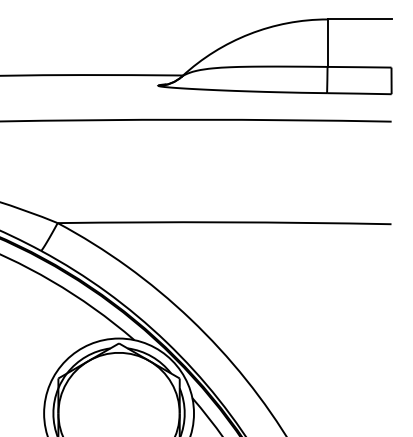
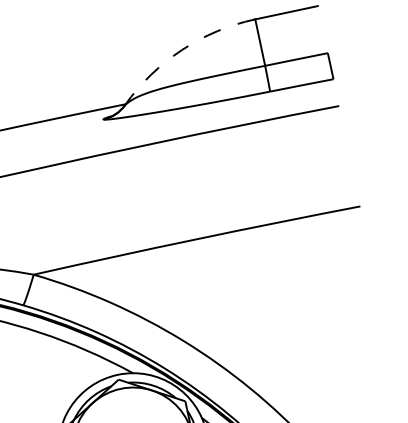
arc: (249, 34) -> (182, 50), solid -> dashed

